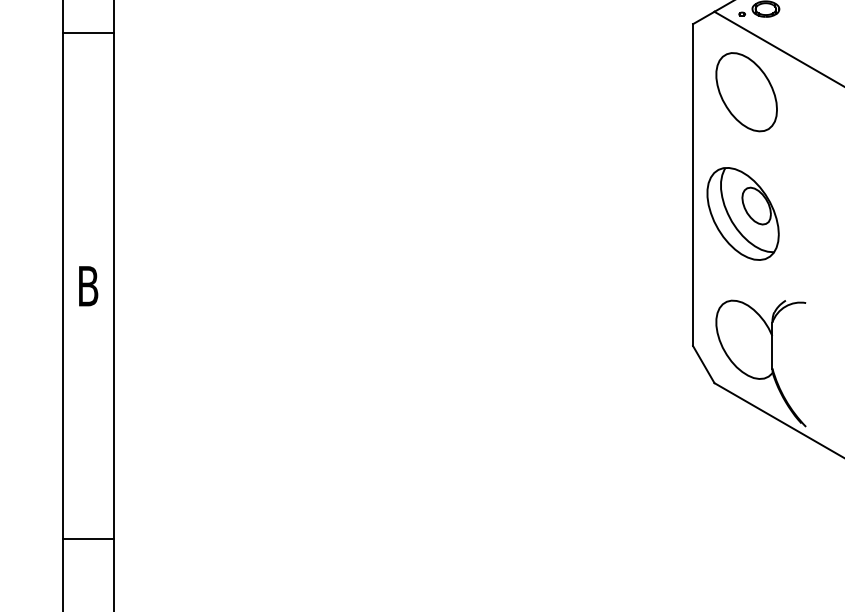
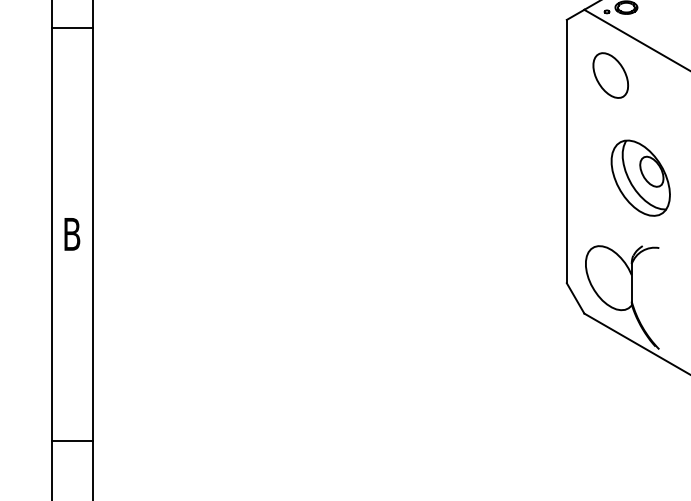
part: (746, 92) -> (610, 75), size x0.7
part: (742, 213) -> (640, 177), moved

